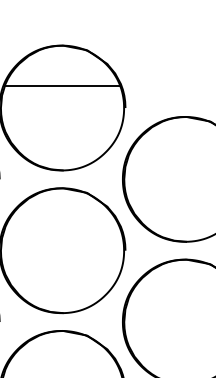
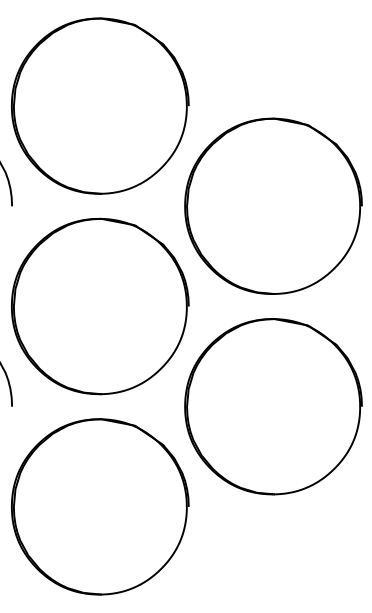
line: (62, 86) -> (100, 75), removed

